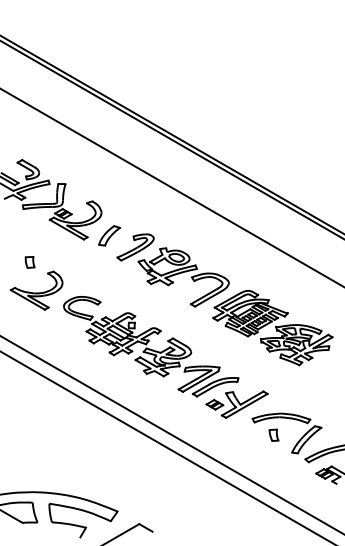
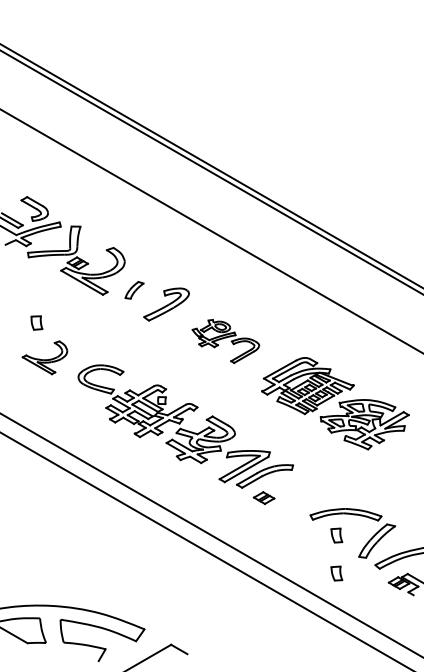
part: (109, 235) -> (134, 290), size x0.7
part: (183, 277) -> (225, 341), size x0.6
part: (36, 290) -> (44, 357), size x0.7
part: (244, 404) -> (300, 497), removed
part: (273, 466) -> (336, 573), added

